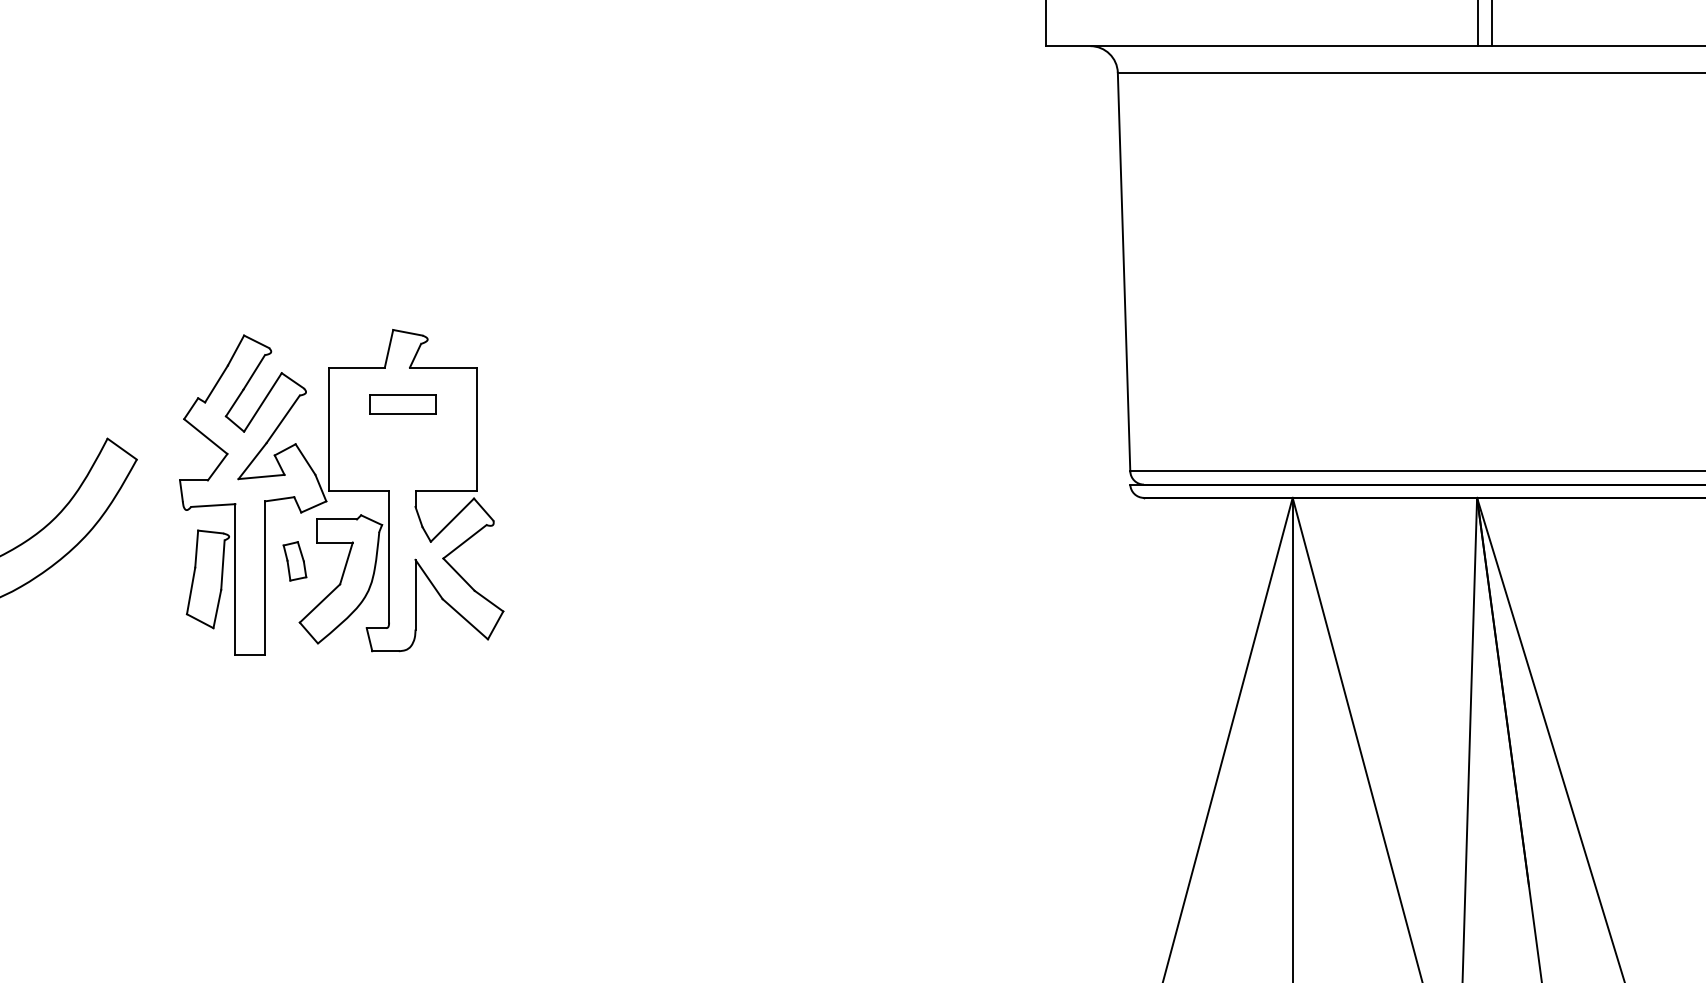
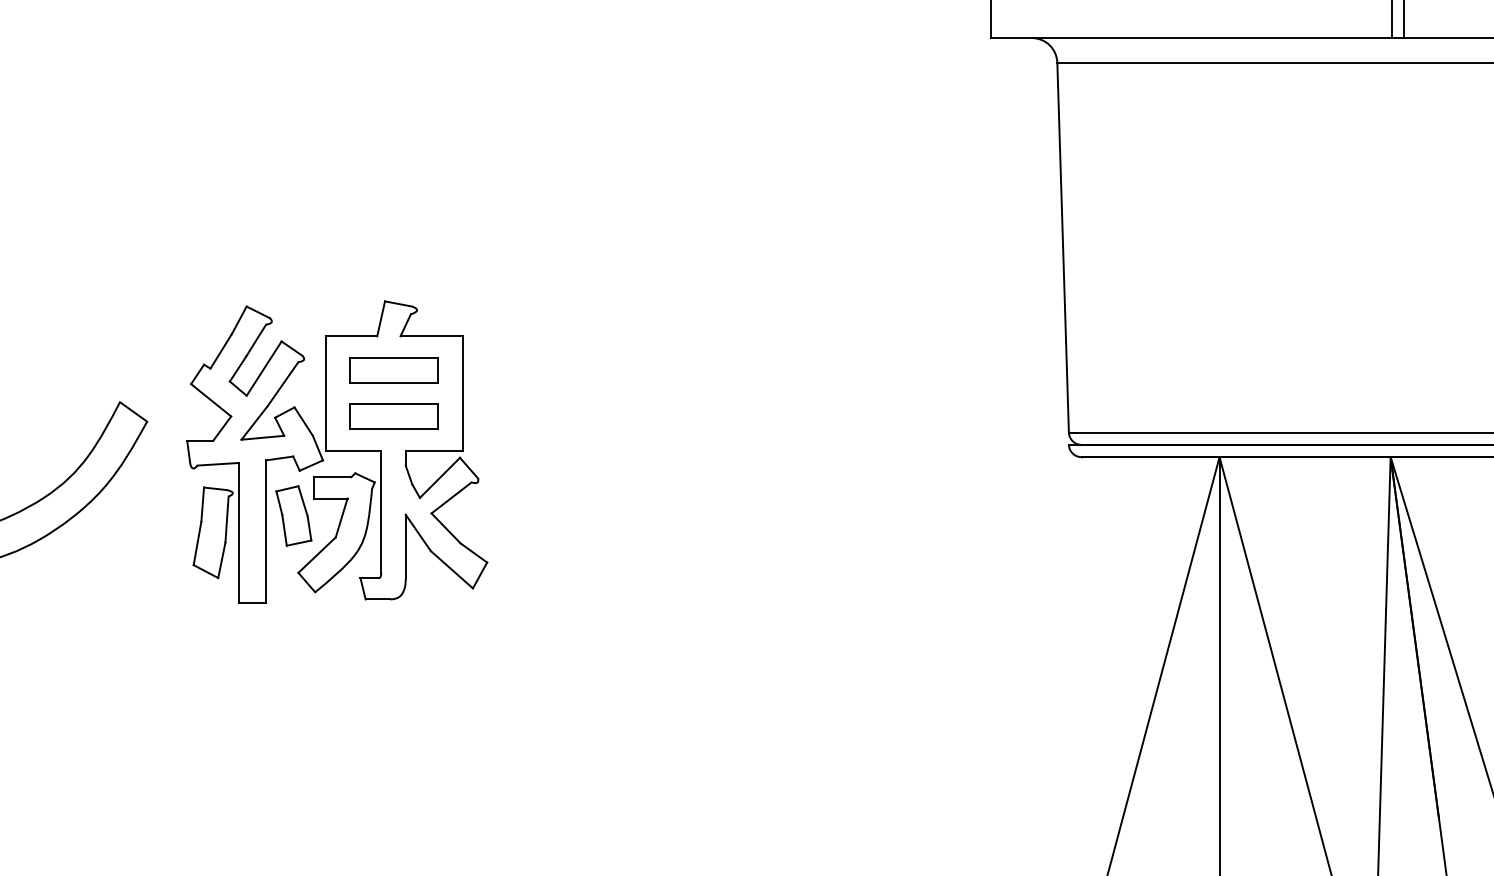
part: (402, 404) -> (393, 370), size x1.43
part: (402, 454) -> (393, 416), added
part: (294, 561) -> (293, 516), size x1.67

